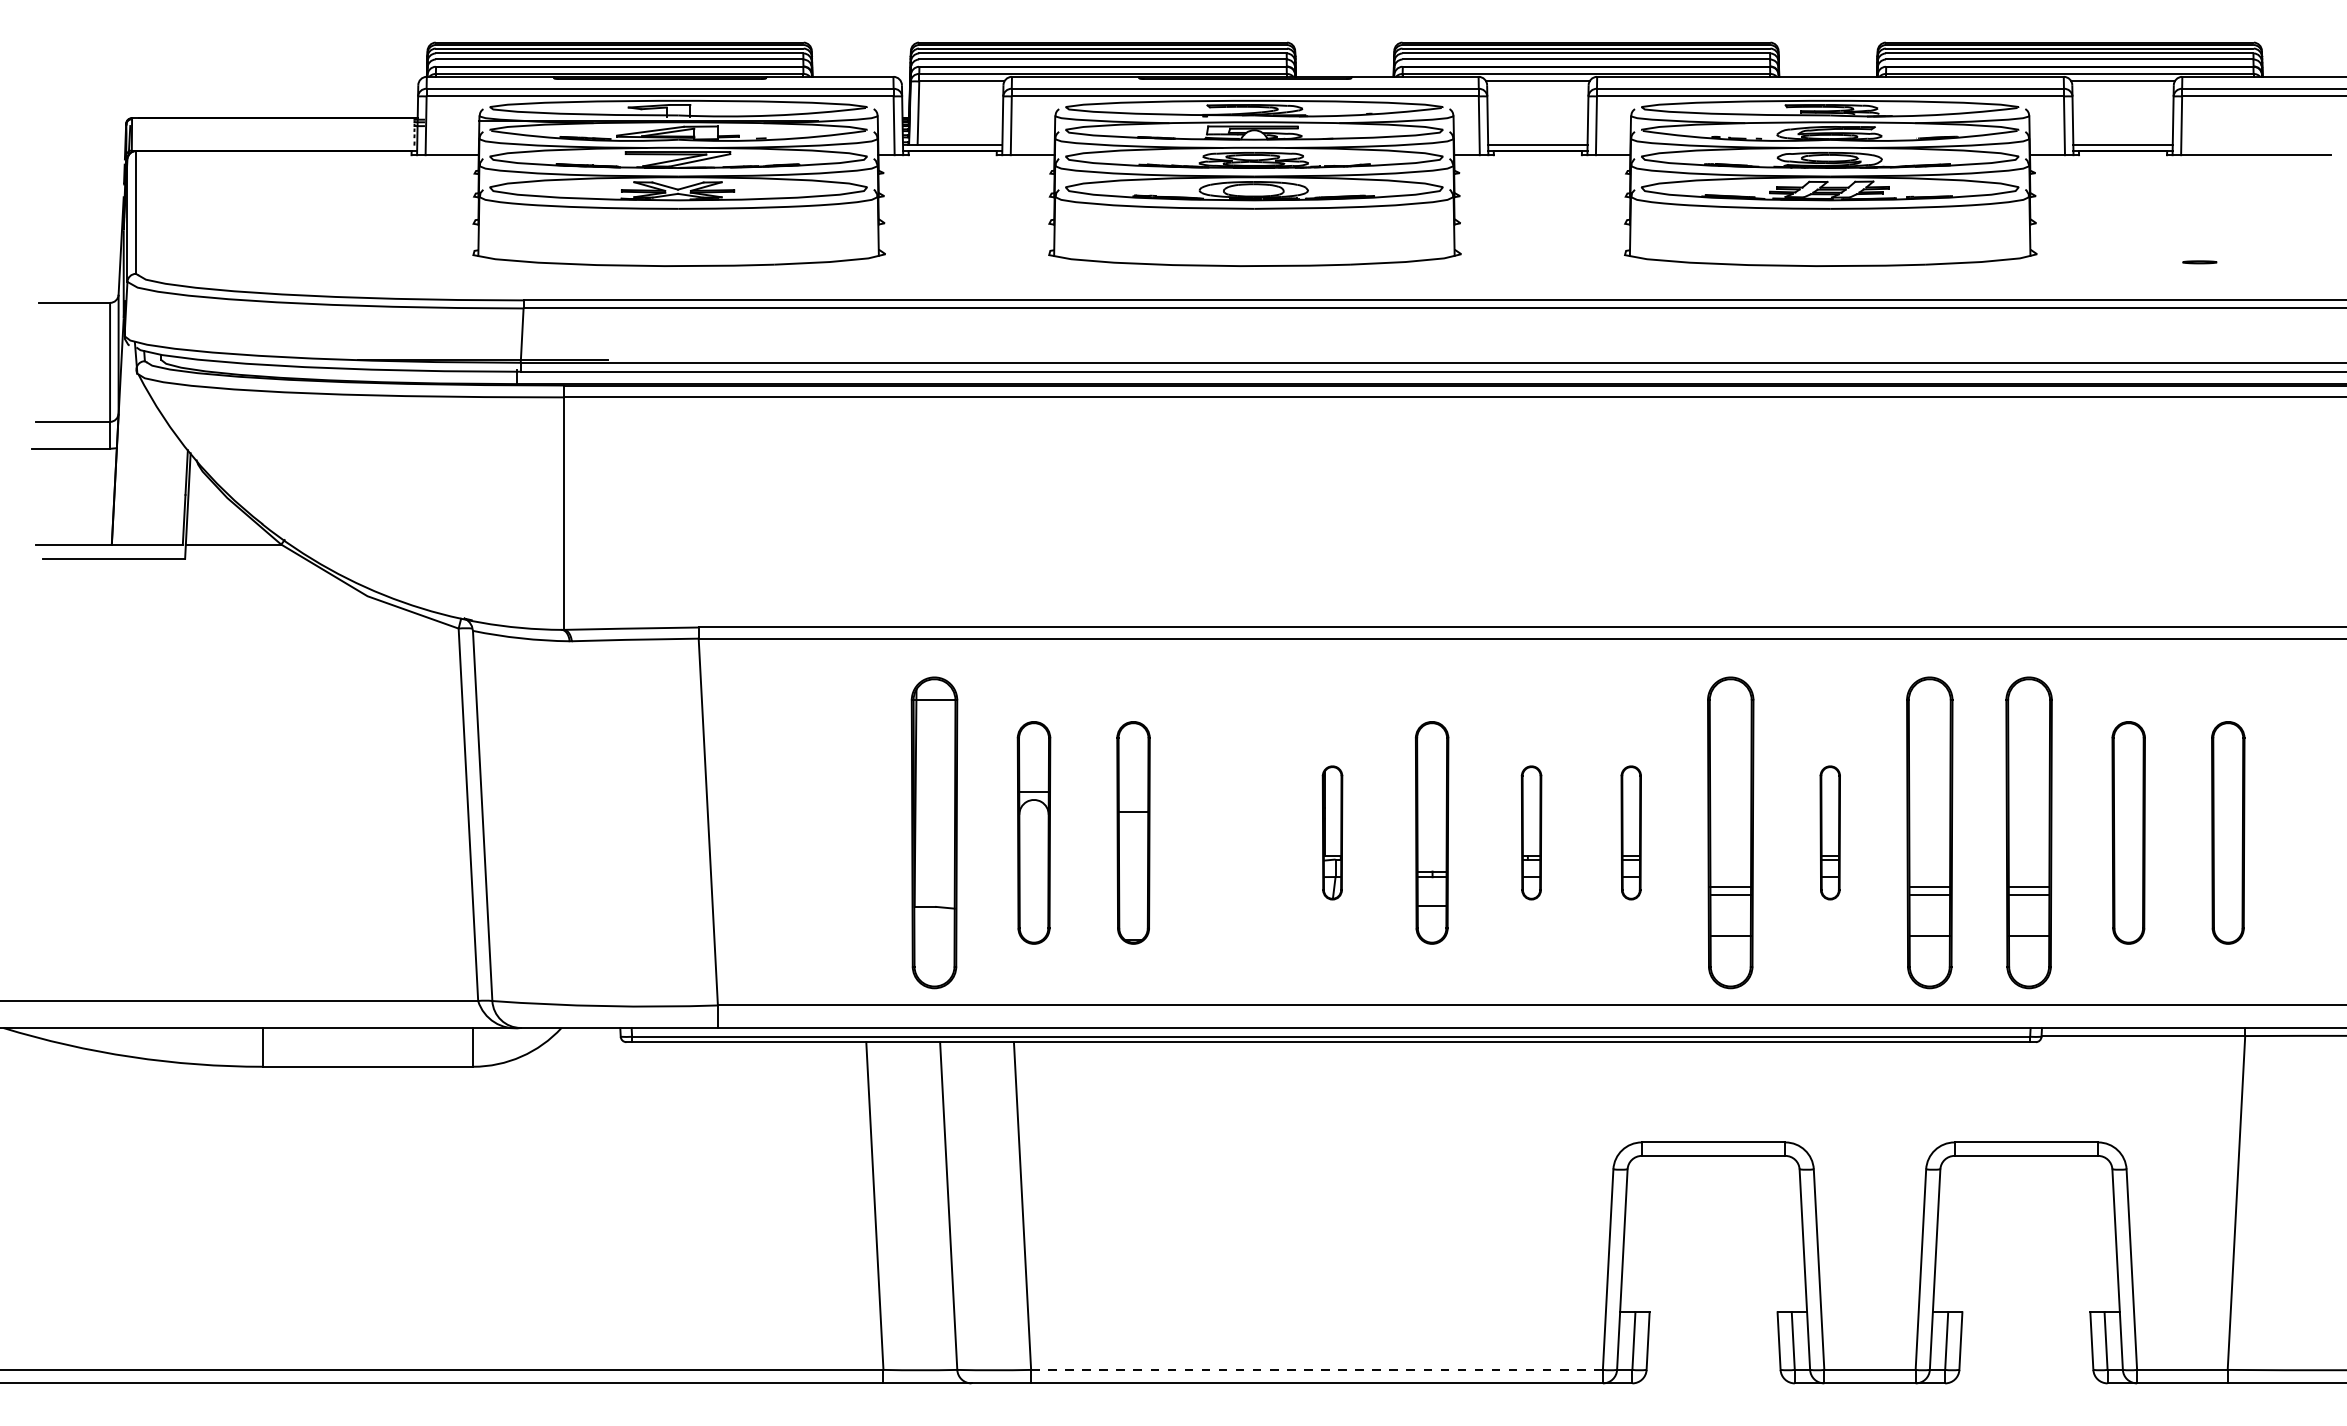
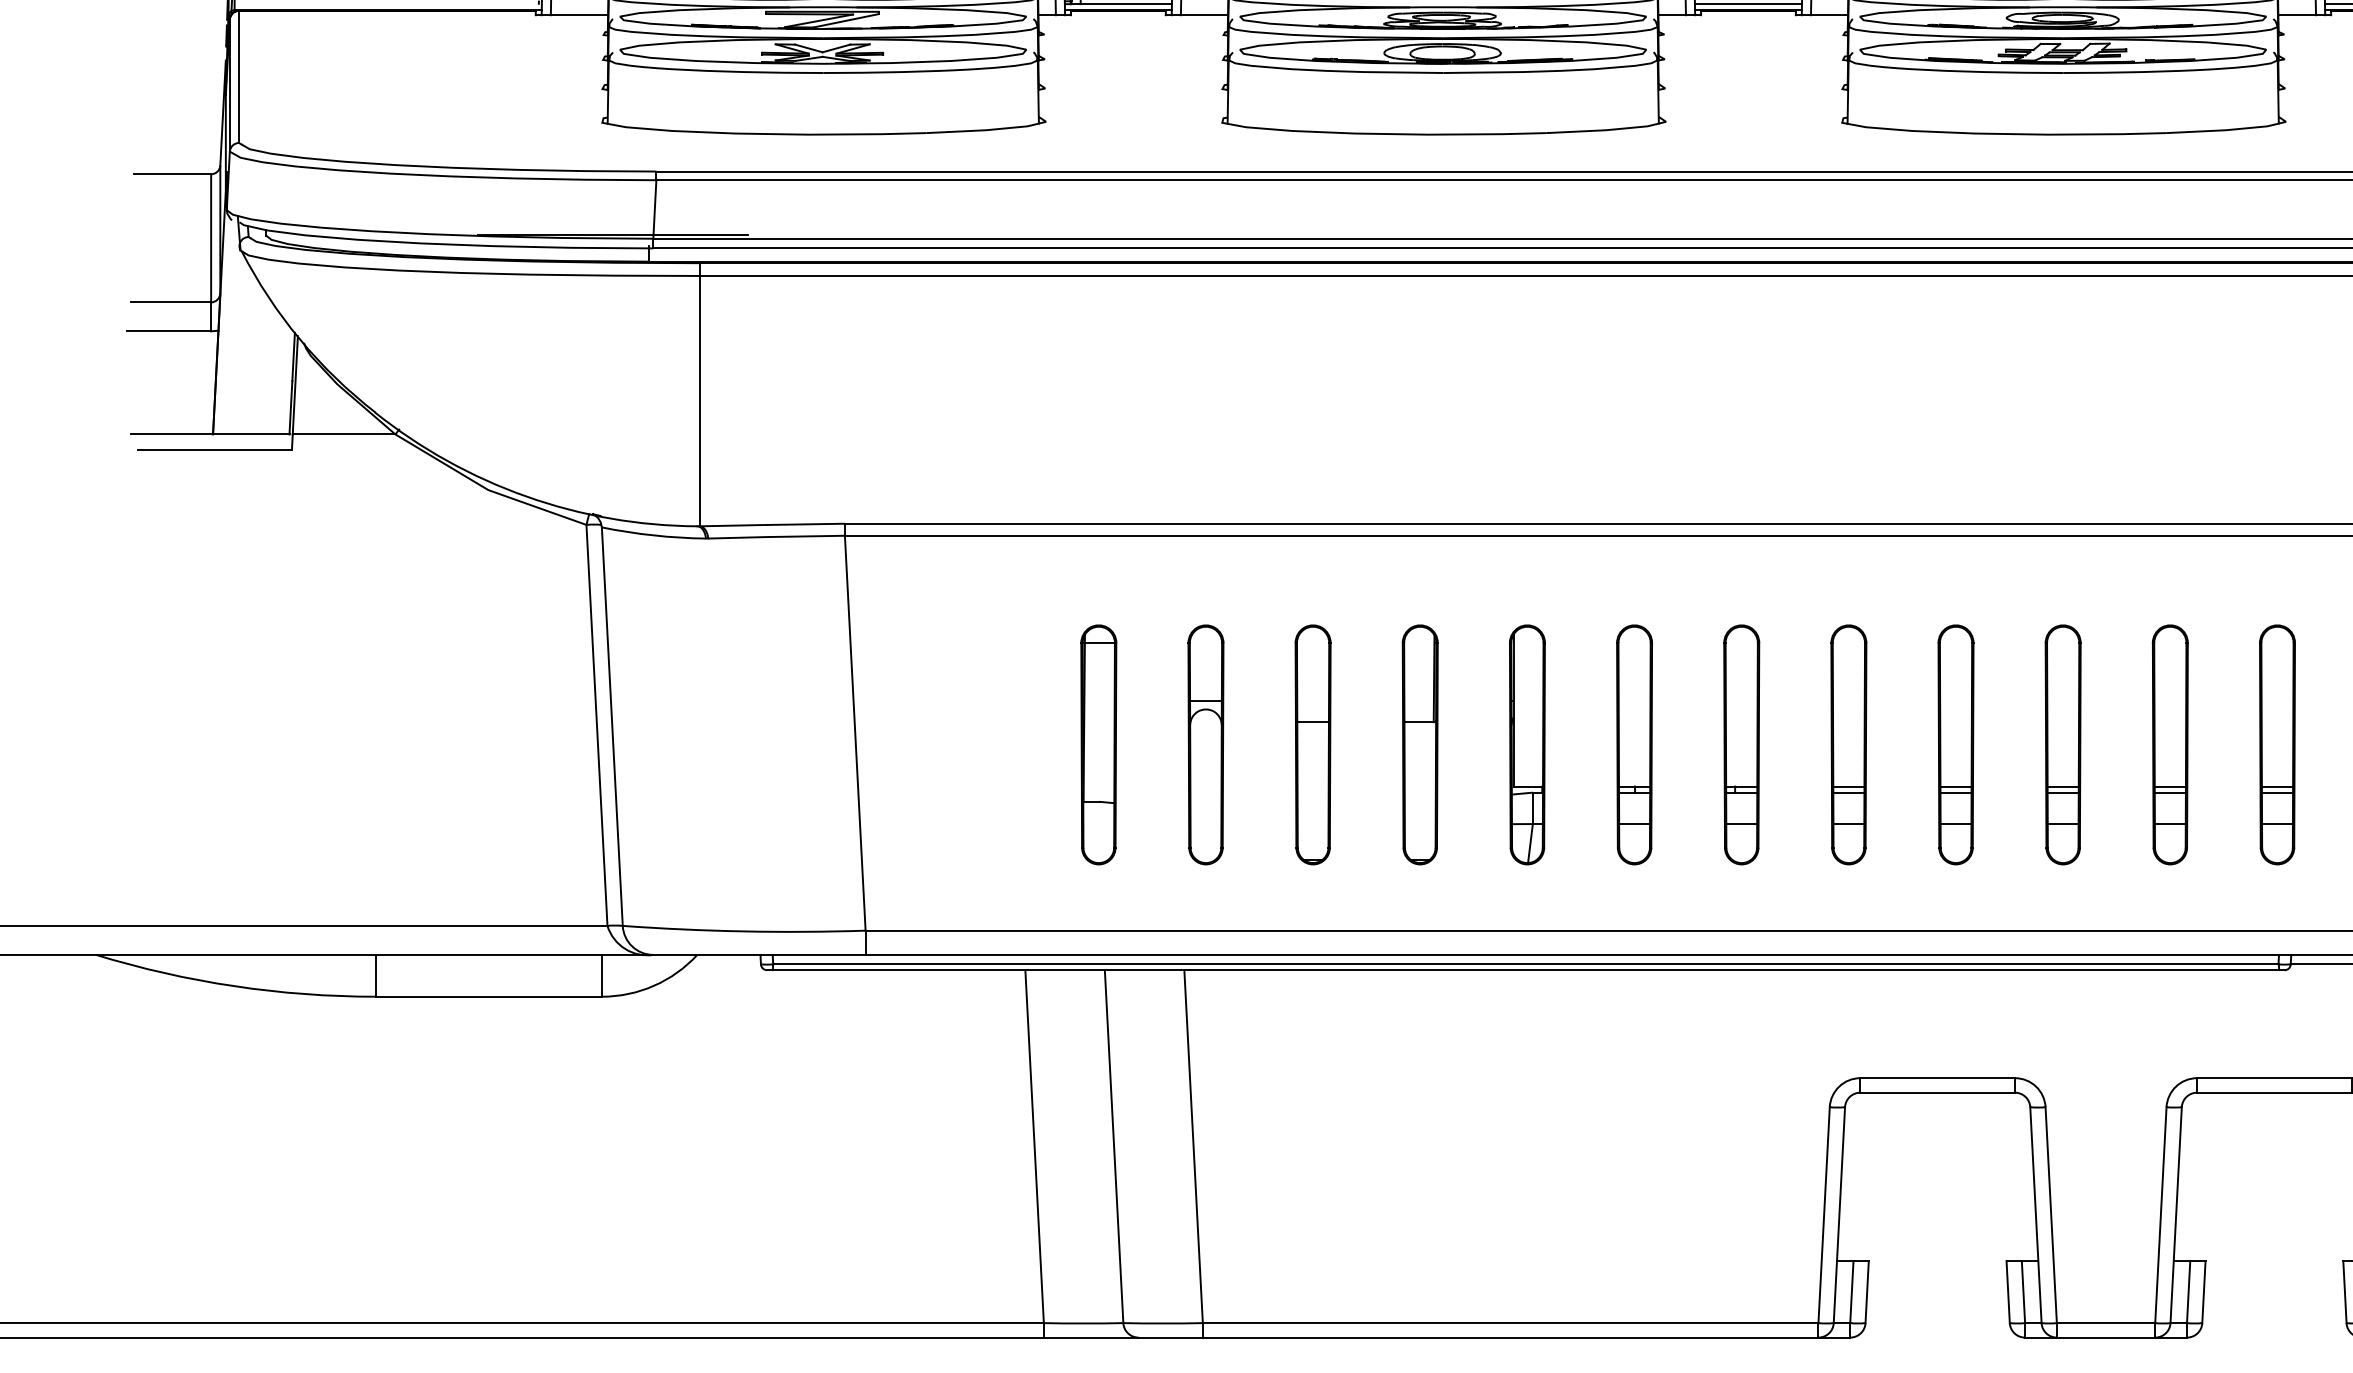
part: (934, 832) -> (1098, 744), size x0.71
part: (1232, 832) -> (1419, 744), added
part: (1332, 832) -> (1527, 744), size x1.67
part: (1531, 832) -> (1741, 744), size x1.67
part: (1631, 832) -> (1849, 744), size x1.67
part: (1730, 832) -> (1955, 744), size x0.71
part: (1830, 832) -> (2063, 744), size x1.67
part: (1929, 832) -> (2170, 744), size x0.71
part: (2029, 832) -> (2277, 744), size x0.71
line: (1317, 1369) -> (1511, 1322), dashed -> solid

